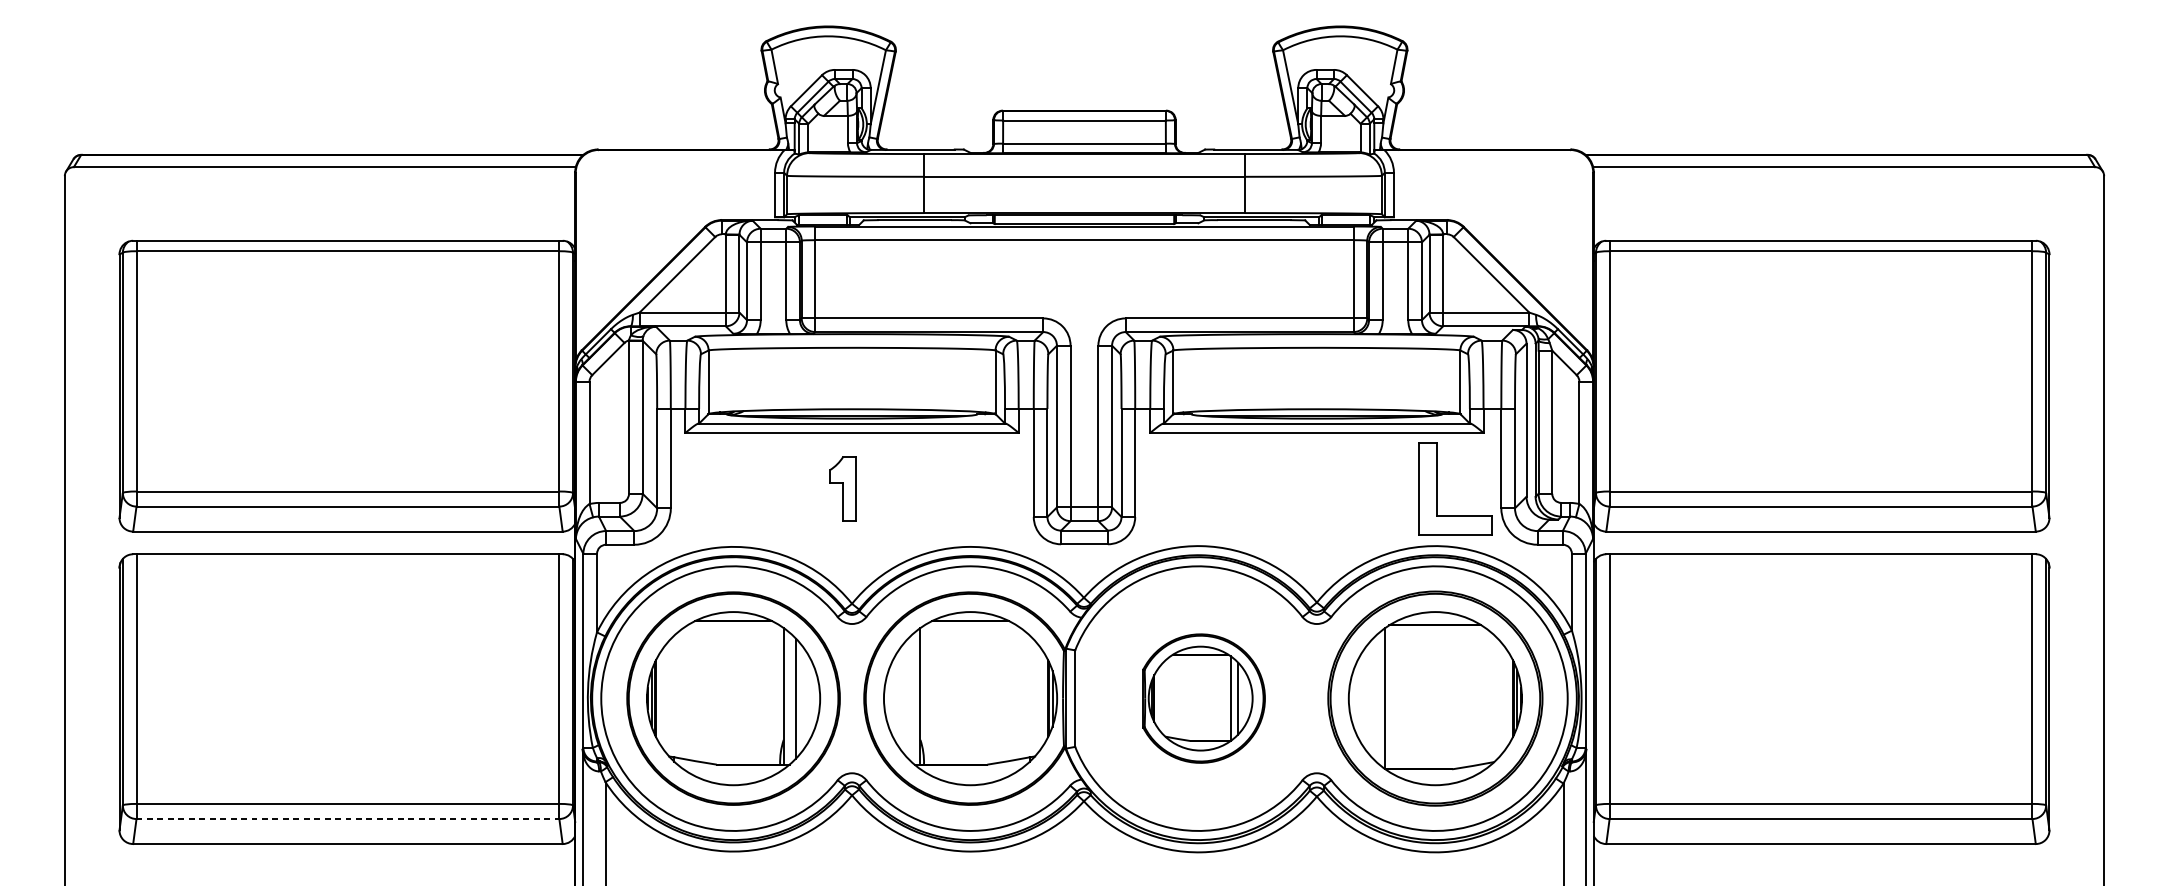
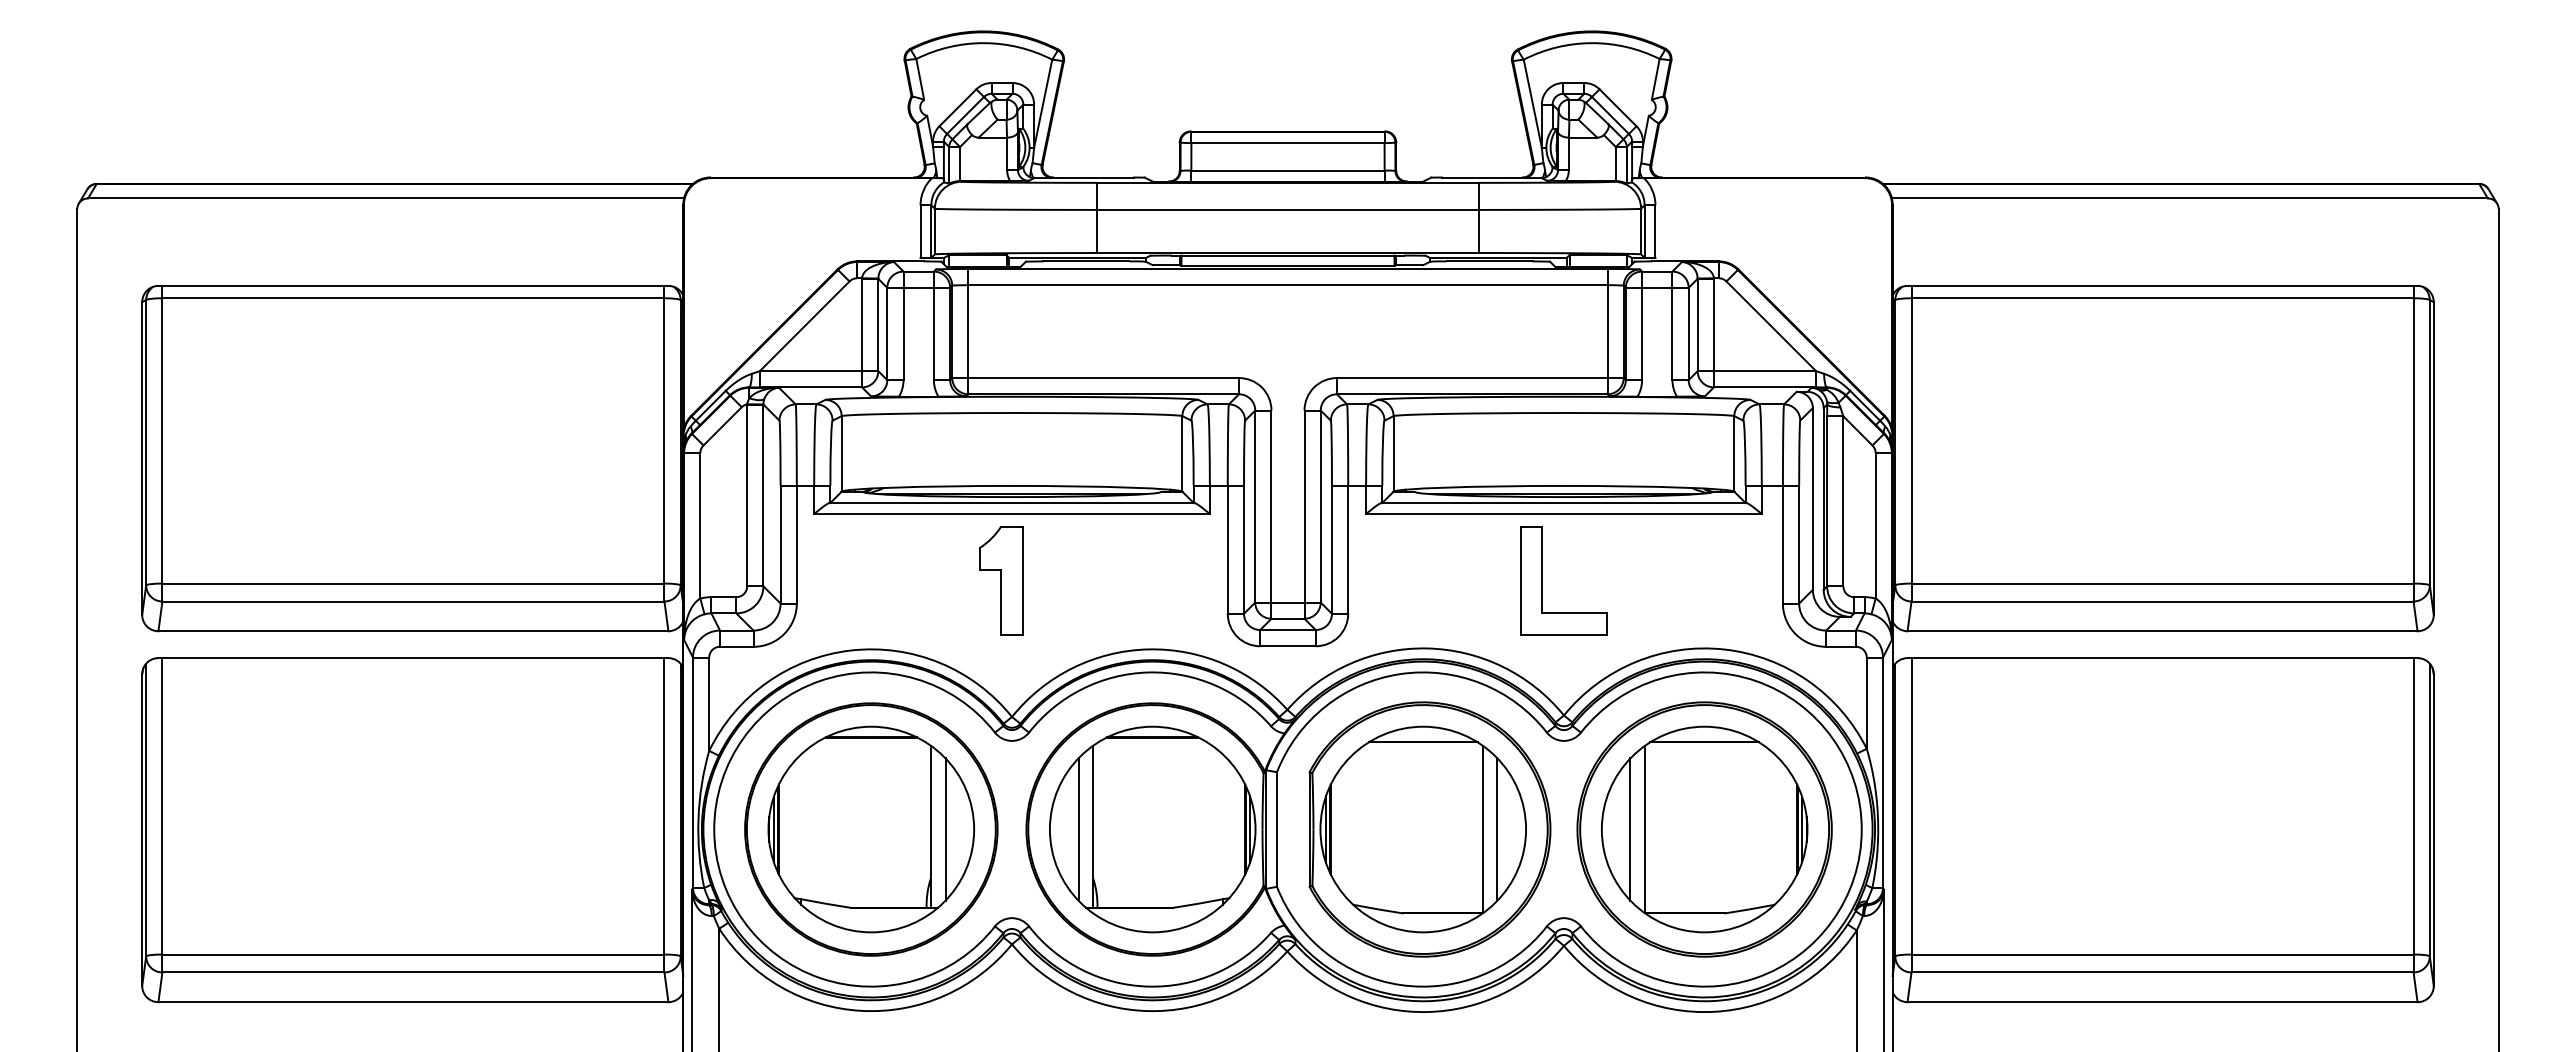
part: (843, 488) -> (1001, 580), size x1.43
part: (1436, 488) -> (1542, 580), moved
line: (908, 698) -> (1078, 829), added
part: (1203, 698) -> (1429, 829), size x1.67
line: (1372, 698) -> (1630, 829), added
line: (347, 819) -> (413, 972), dashed -> solid

